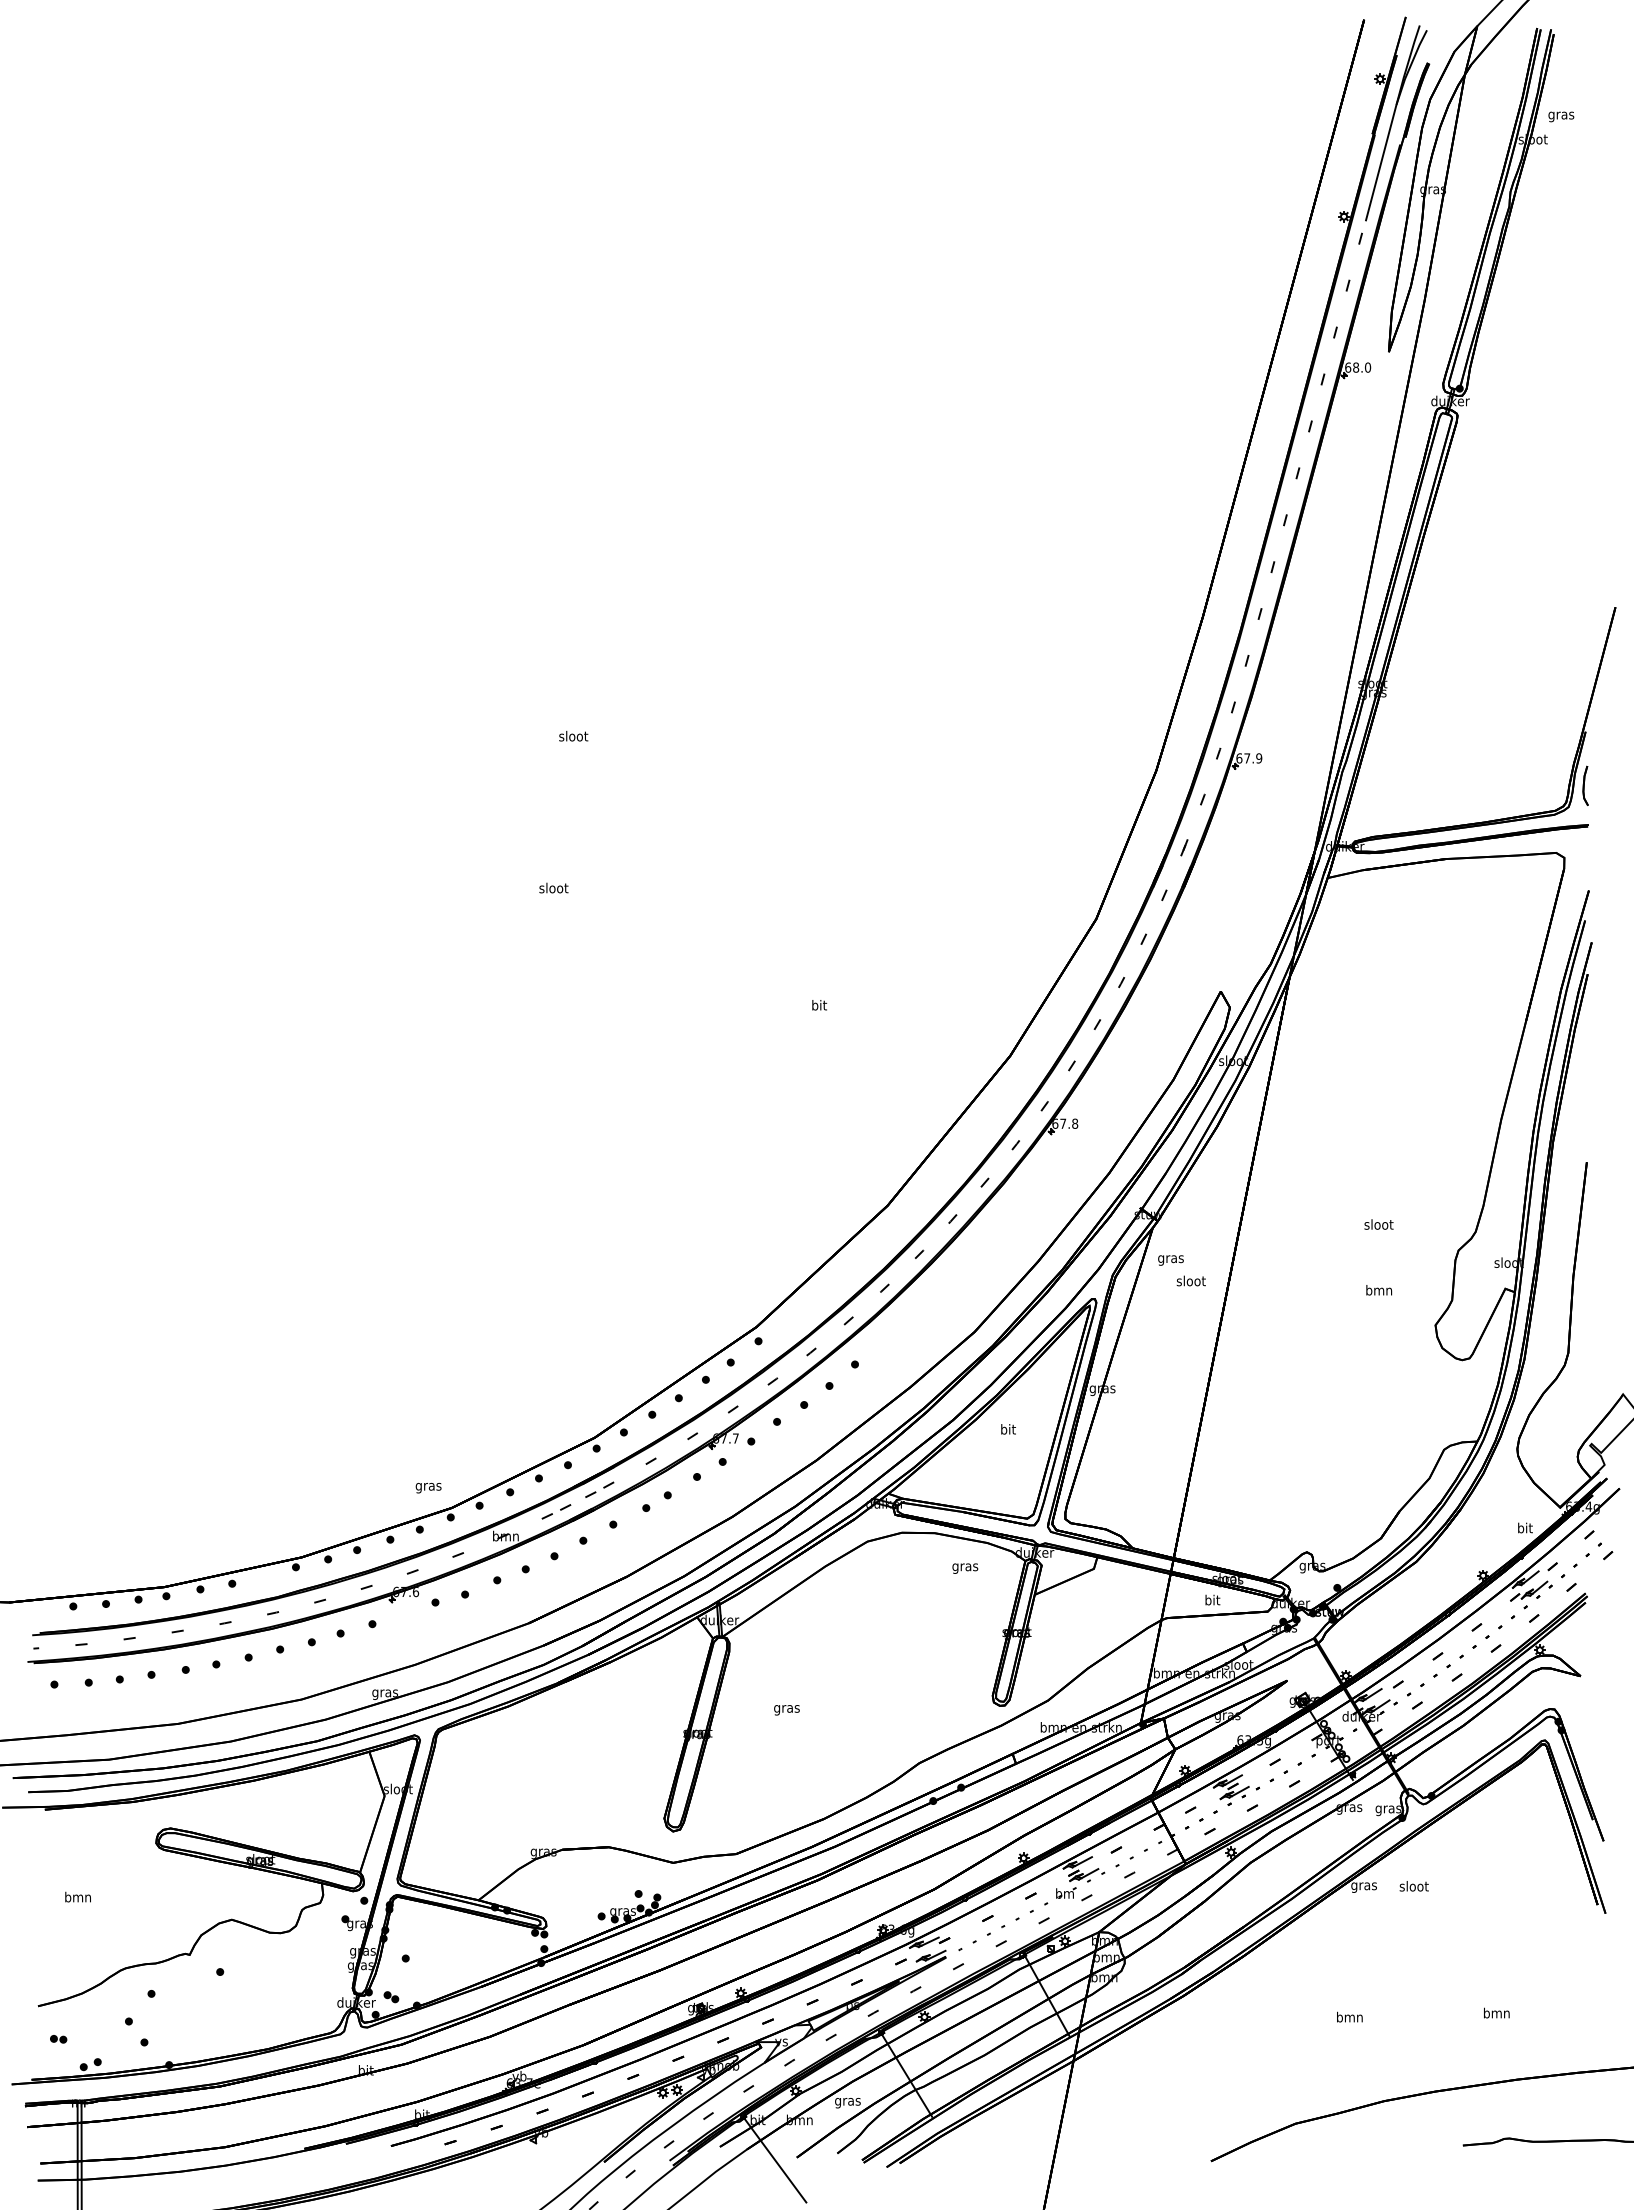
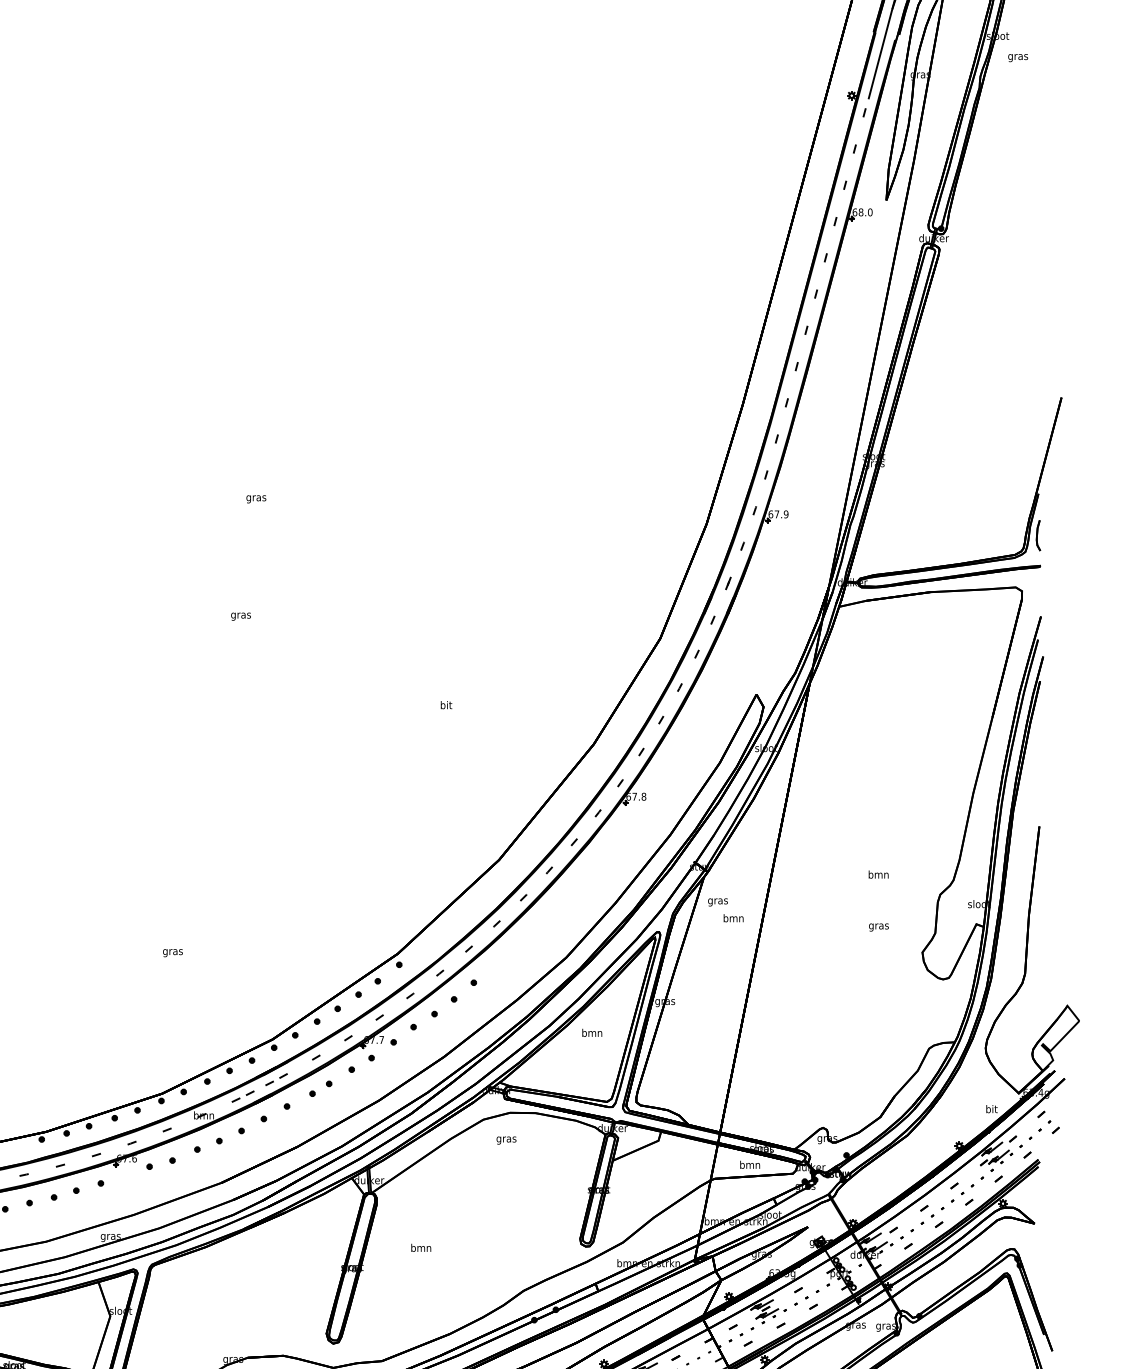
text: (1561, 116) -> (1018, 57), moved
text: (573, 737) -> (256, 498), sloot -> gras
text: (553, 889) -> (240, 615), sloot -> gras
text: (1378, 1224) -> (878, 874), sloot -> bmn
text: (1190, 1280) -> (733, 917), sloot -> bmn
text: (1379, 1291) -> (879, 926), bmn -> gras
text: (1008, 1429) -> (592, 1033), bit -> bmn
text: (428, 1488) -> (172, 953), moved
text: (965, 1568) -> (506, 1140), moved
text: (1212, 1599) -> (750, 1164), bit -> bmn
text: (786, 1708) -> (420, 1248), gras -> bmn

